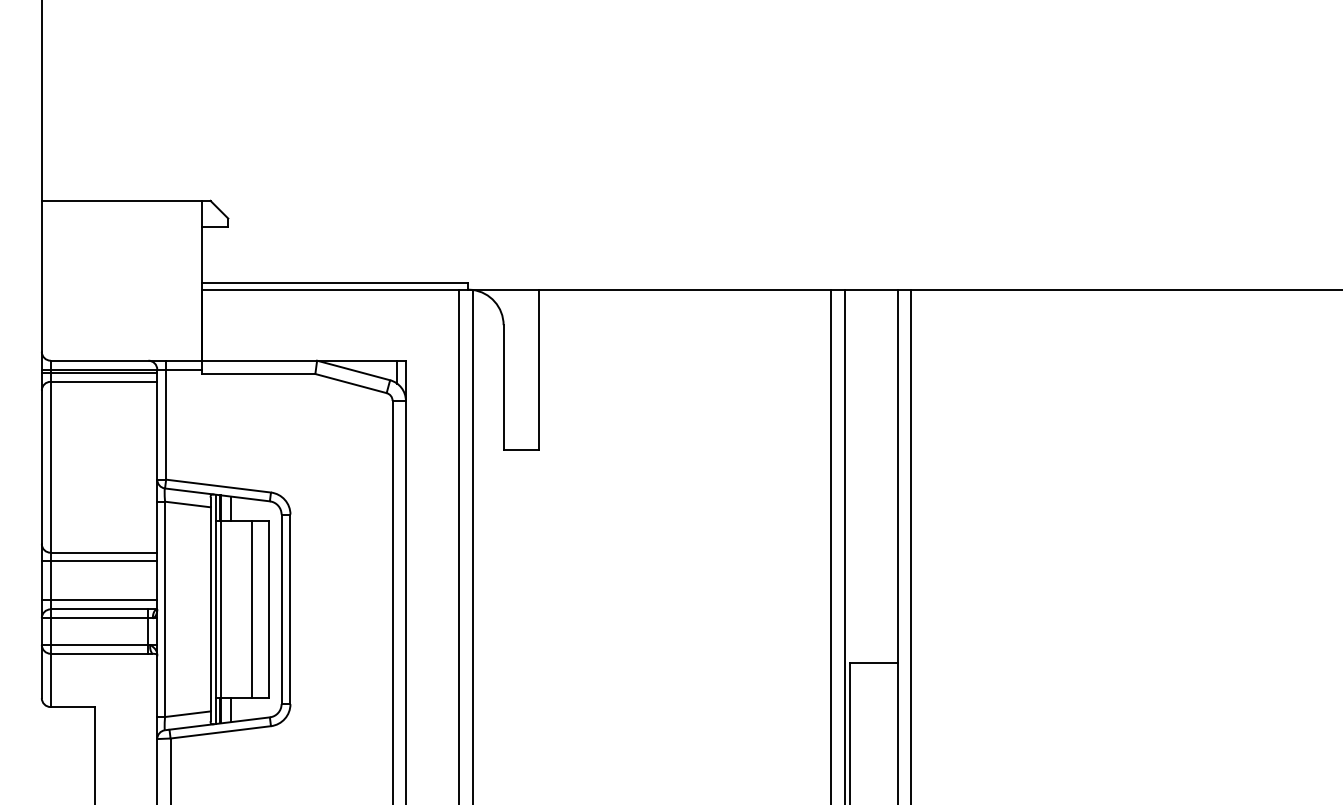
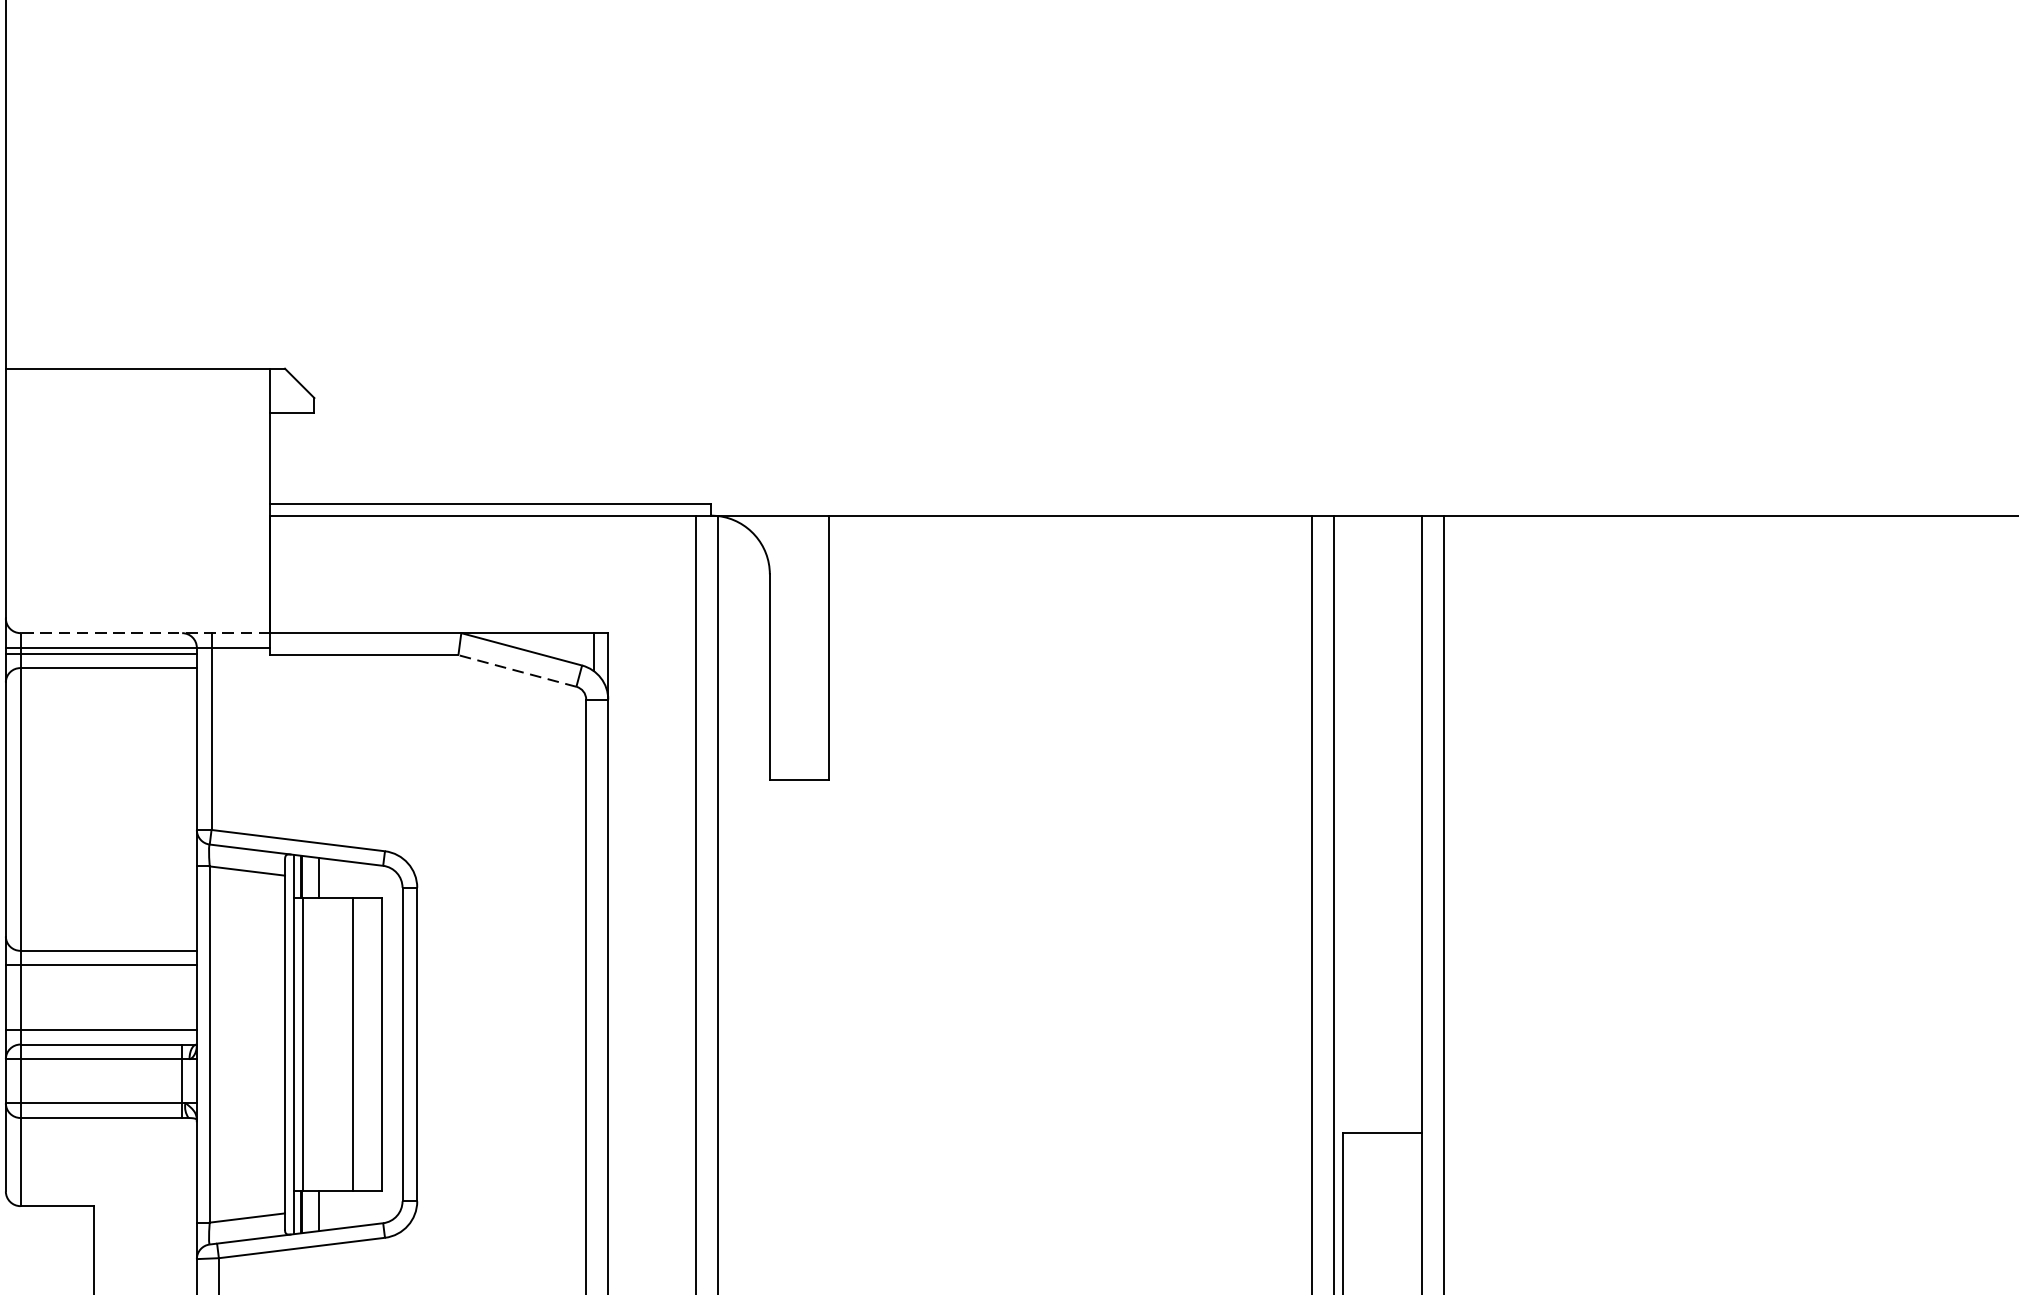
line: (125, 360) -> (144, 632), solid -> dashed
line: (351, 383) -> (518, 670), solid -> dashed

